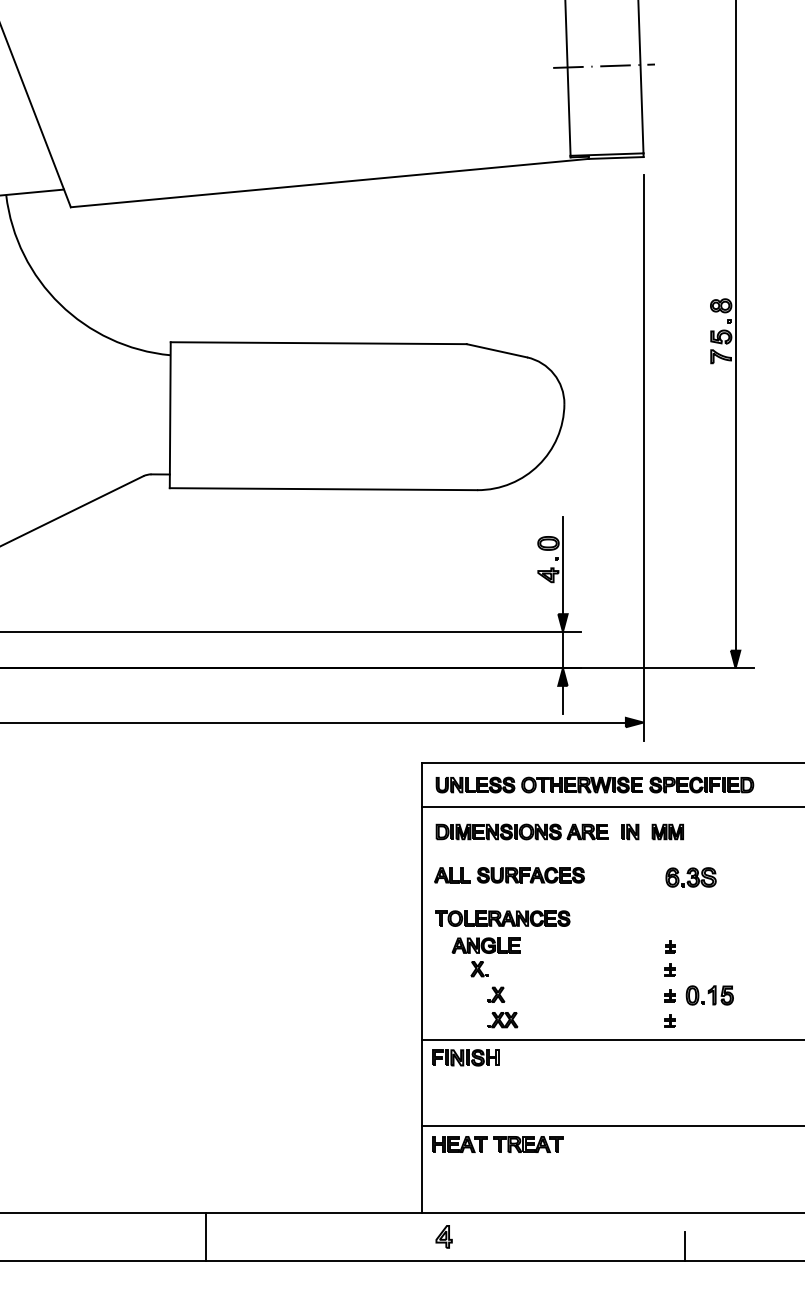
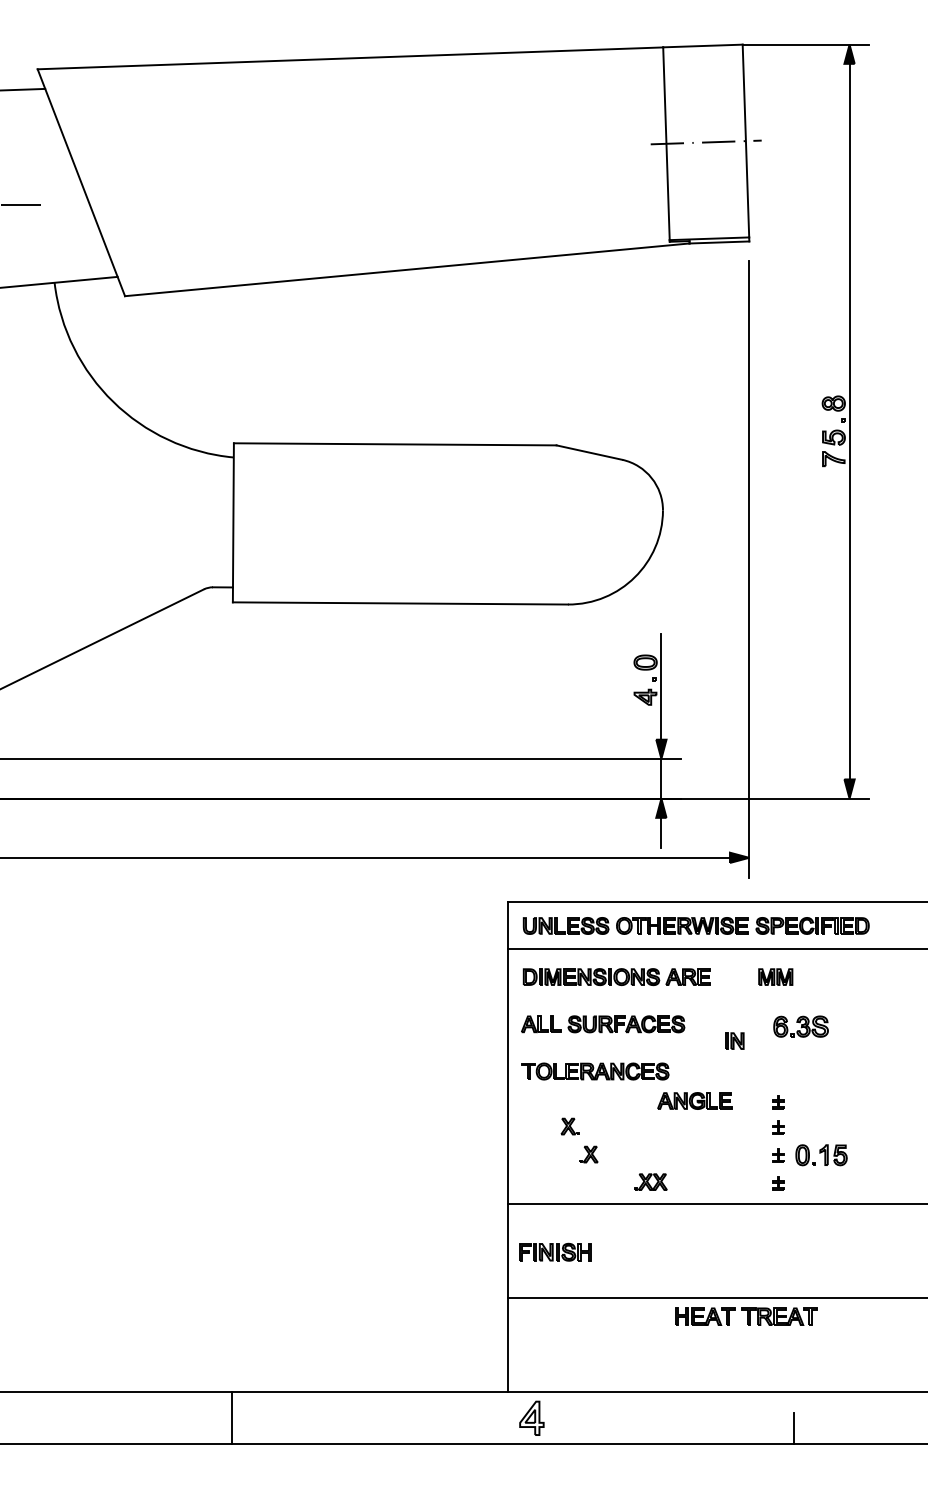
part: (630, 831) -> (734, 1040), moved
part: (485, 945) -> (694, 1100), moved
part: (502, 1019) -> (650, 1181), moved
part: (465, 1057) -> (555, 1251), moved
part: (497, 1144) -> (746, 1316), moved
line: (206, 1236) -> (232, 1418), moved
part: (443, 1236) -> (531, 1418), size x1.4

